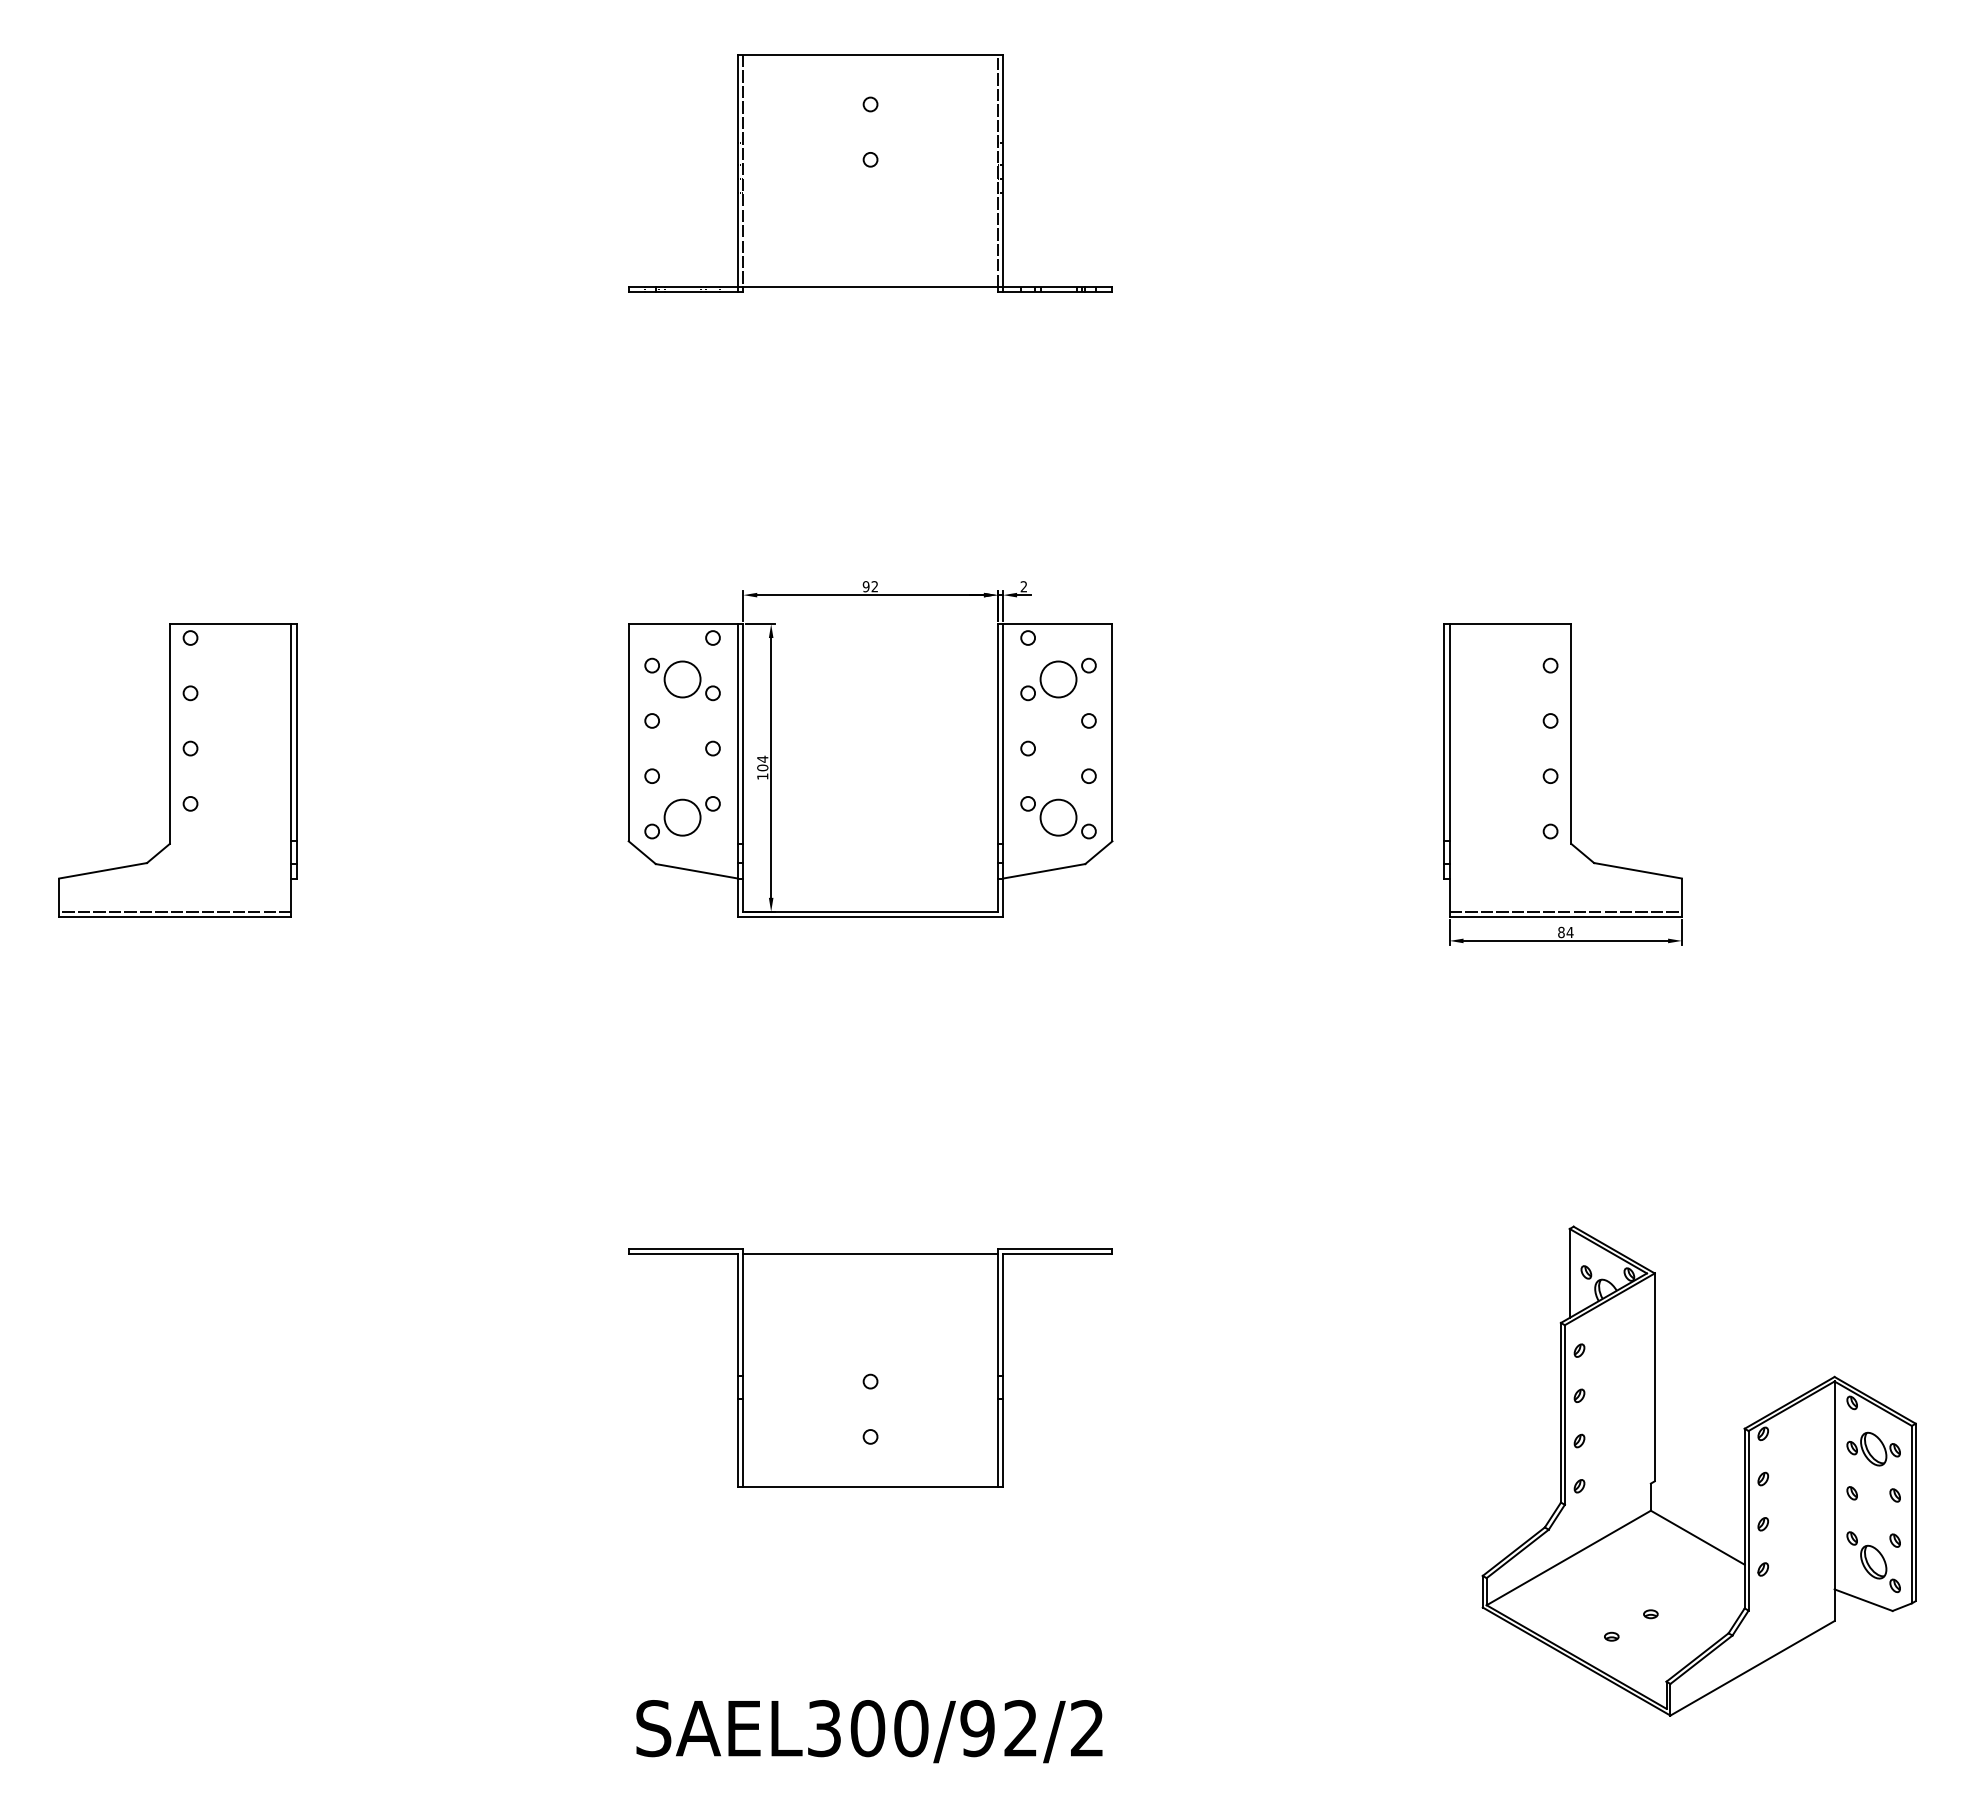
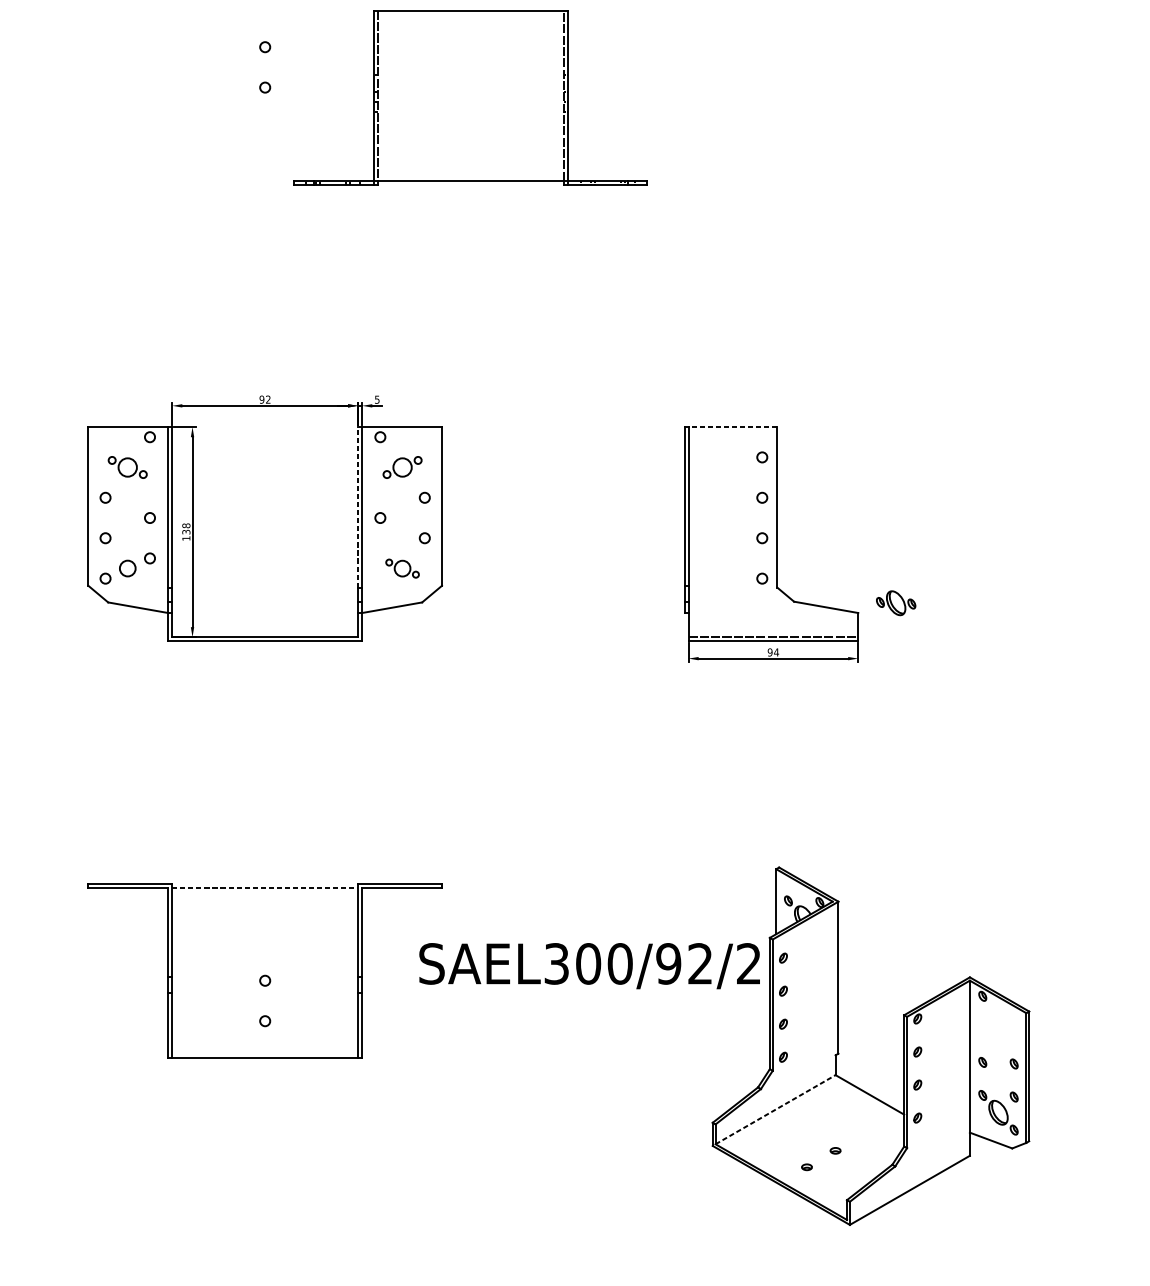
part: (870, 173) -> (470, 97), moved
text: (1023, 586) -> (376, 399), 2 -> 5
line: (1510, 624) -> (732, 427), solid -> dashed
part: (682, 679) -> (127, 467), size x0.7
part: (1058, 679) -> (402, 467), size x0.7
line: (997, 734) -> (357, 507), solid -> dashed
text: (762, 763) -> (186, 528), 104 -> 138
circle: (682, 817) -> (127, 568), size x0.6
part: (1058, 817) -> (402, 568), size x0.6
text: (1561, 932) -> (770, 652), 84 -> 94
line: (871, 1254) -> (265, 887), solid -> dashed
part: (1873, 1448) -> (895, 602), moved
line: (1568, 1558) -> (775, 1110), solid -> dashed
text: (869, 1731) -> (589, 966), moved

